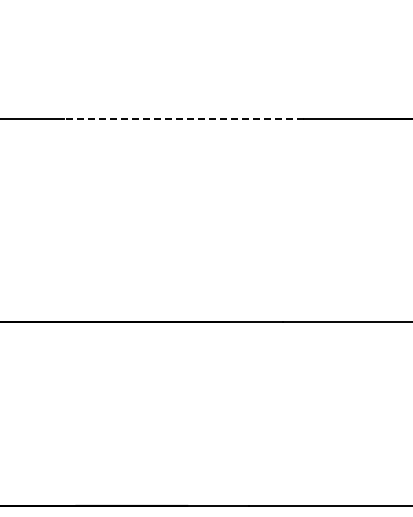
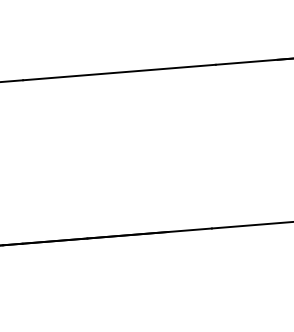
line: (184, 119) -> (119, 72), dashed -> solid

